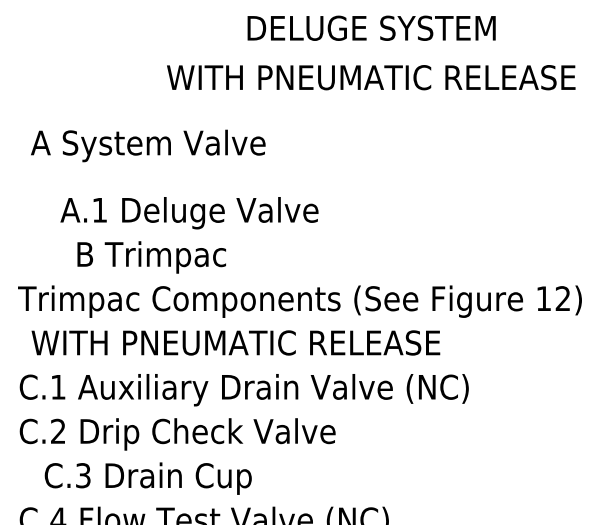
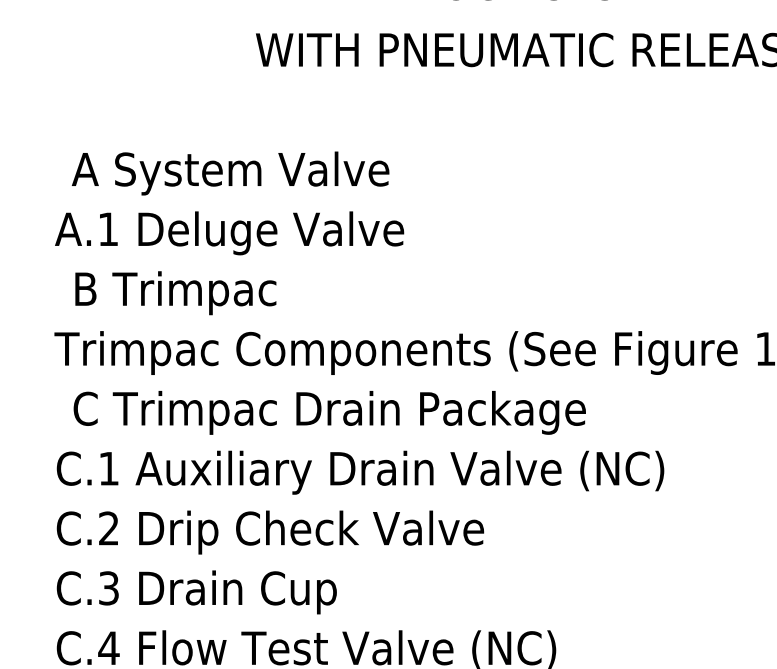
text: (148, 145) -> (230, 172), moved
text: (189, 213) -> (229, 233), moved
text: (151, 257) -> (175, 293), moved
text: (235, 345) -> (348, 412), WITH PNEUMATIC RELEASE -> C Trimpac Drain Package
text: (147, 478) -> (195, 592), moved

